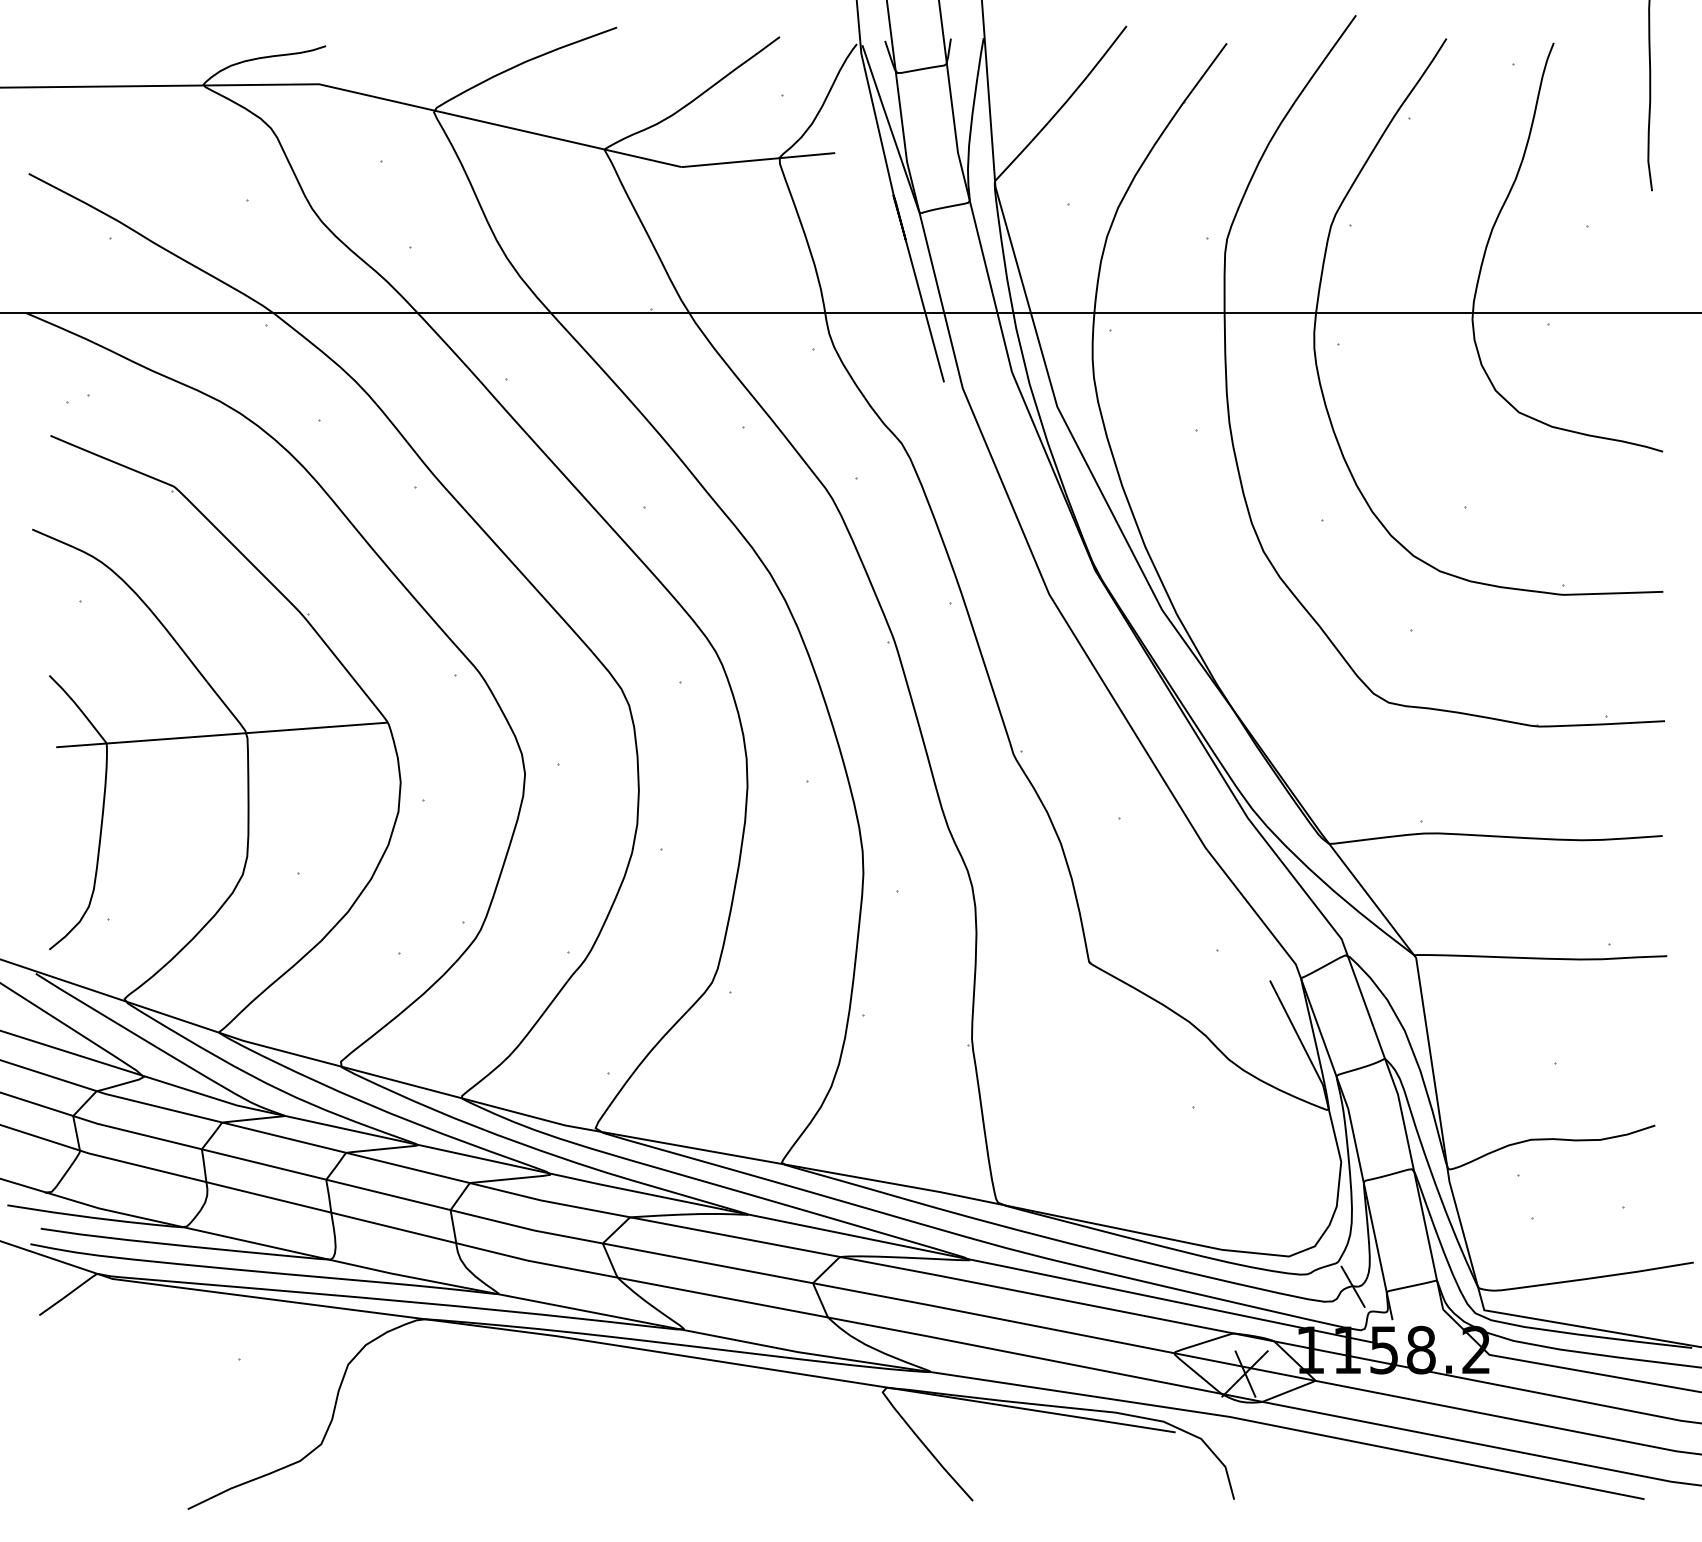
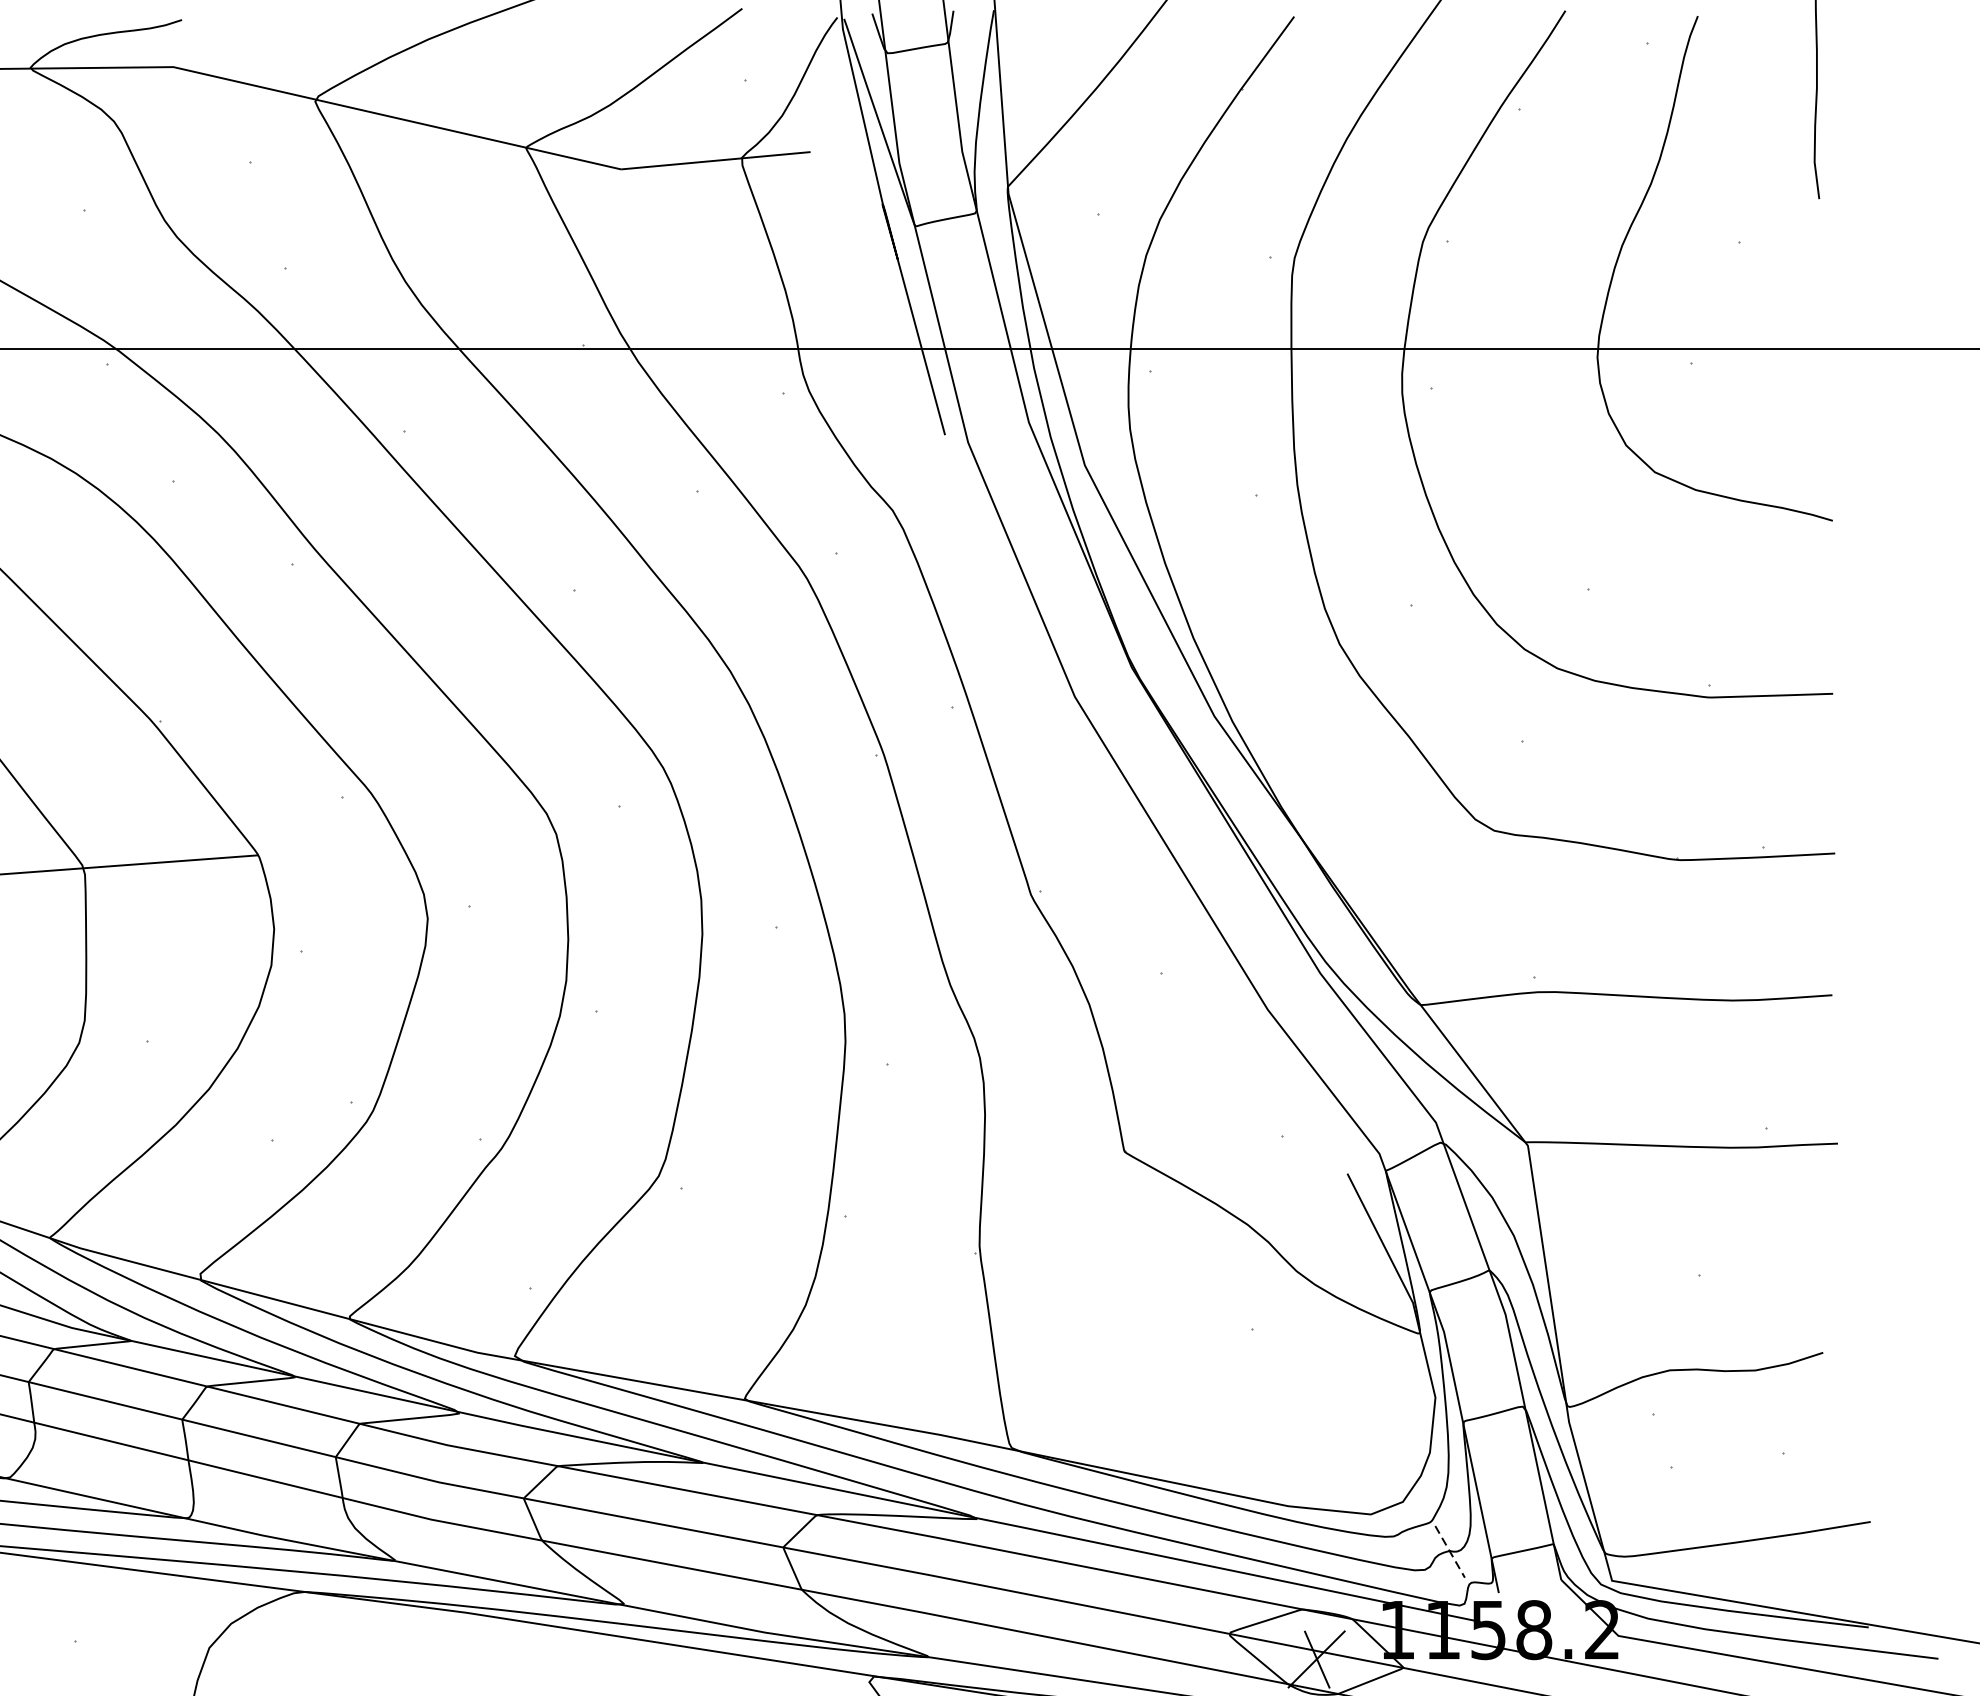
line: (1353, 1287) -> (1450, 1552), solid -> dashed

